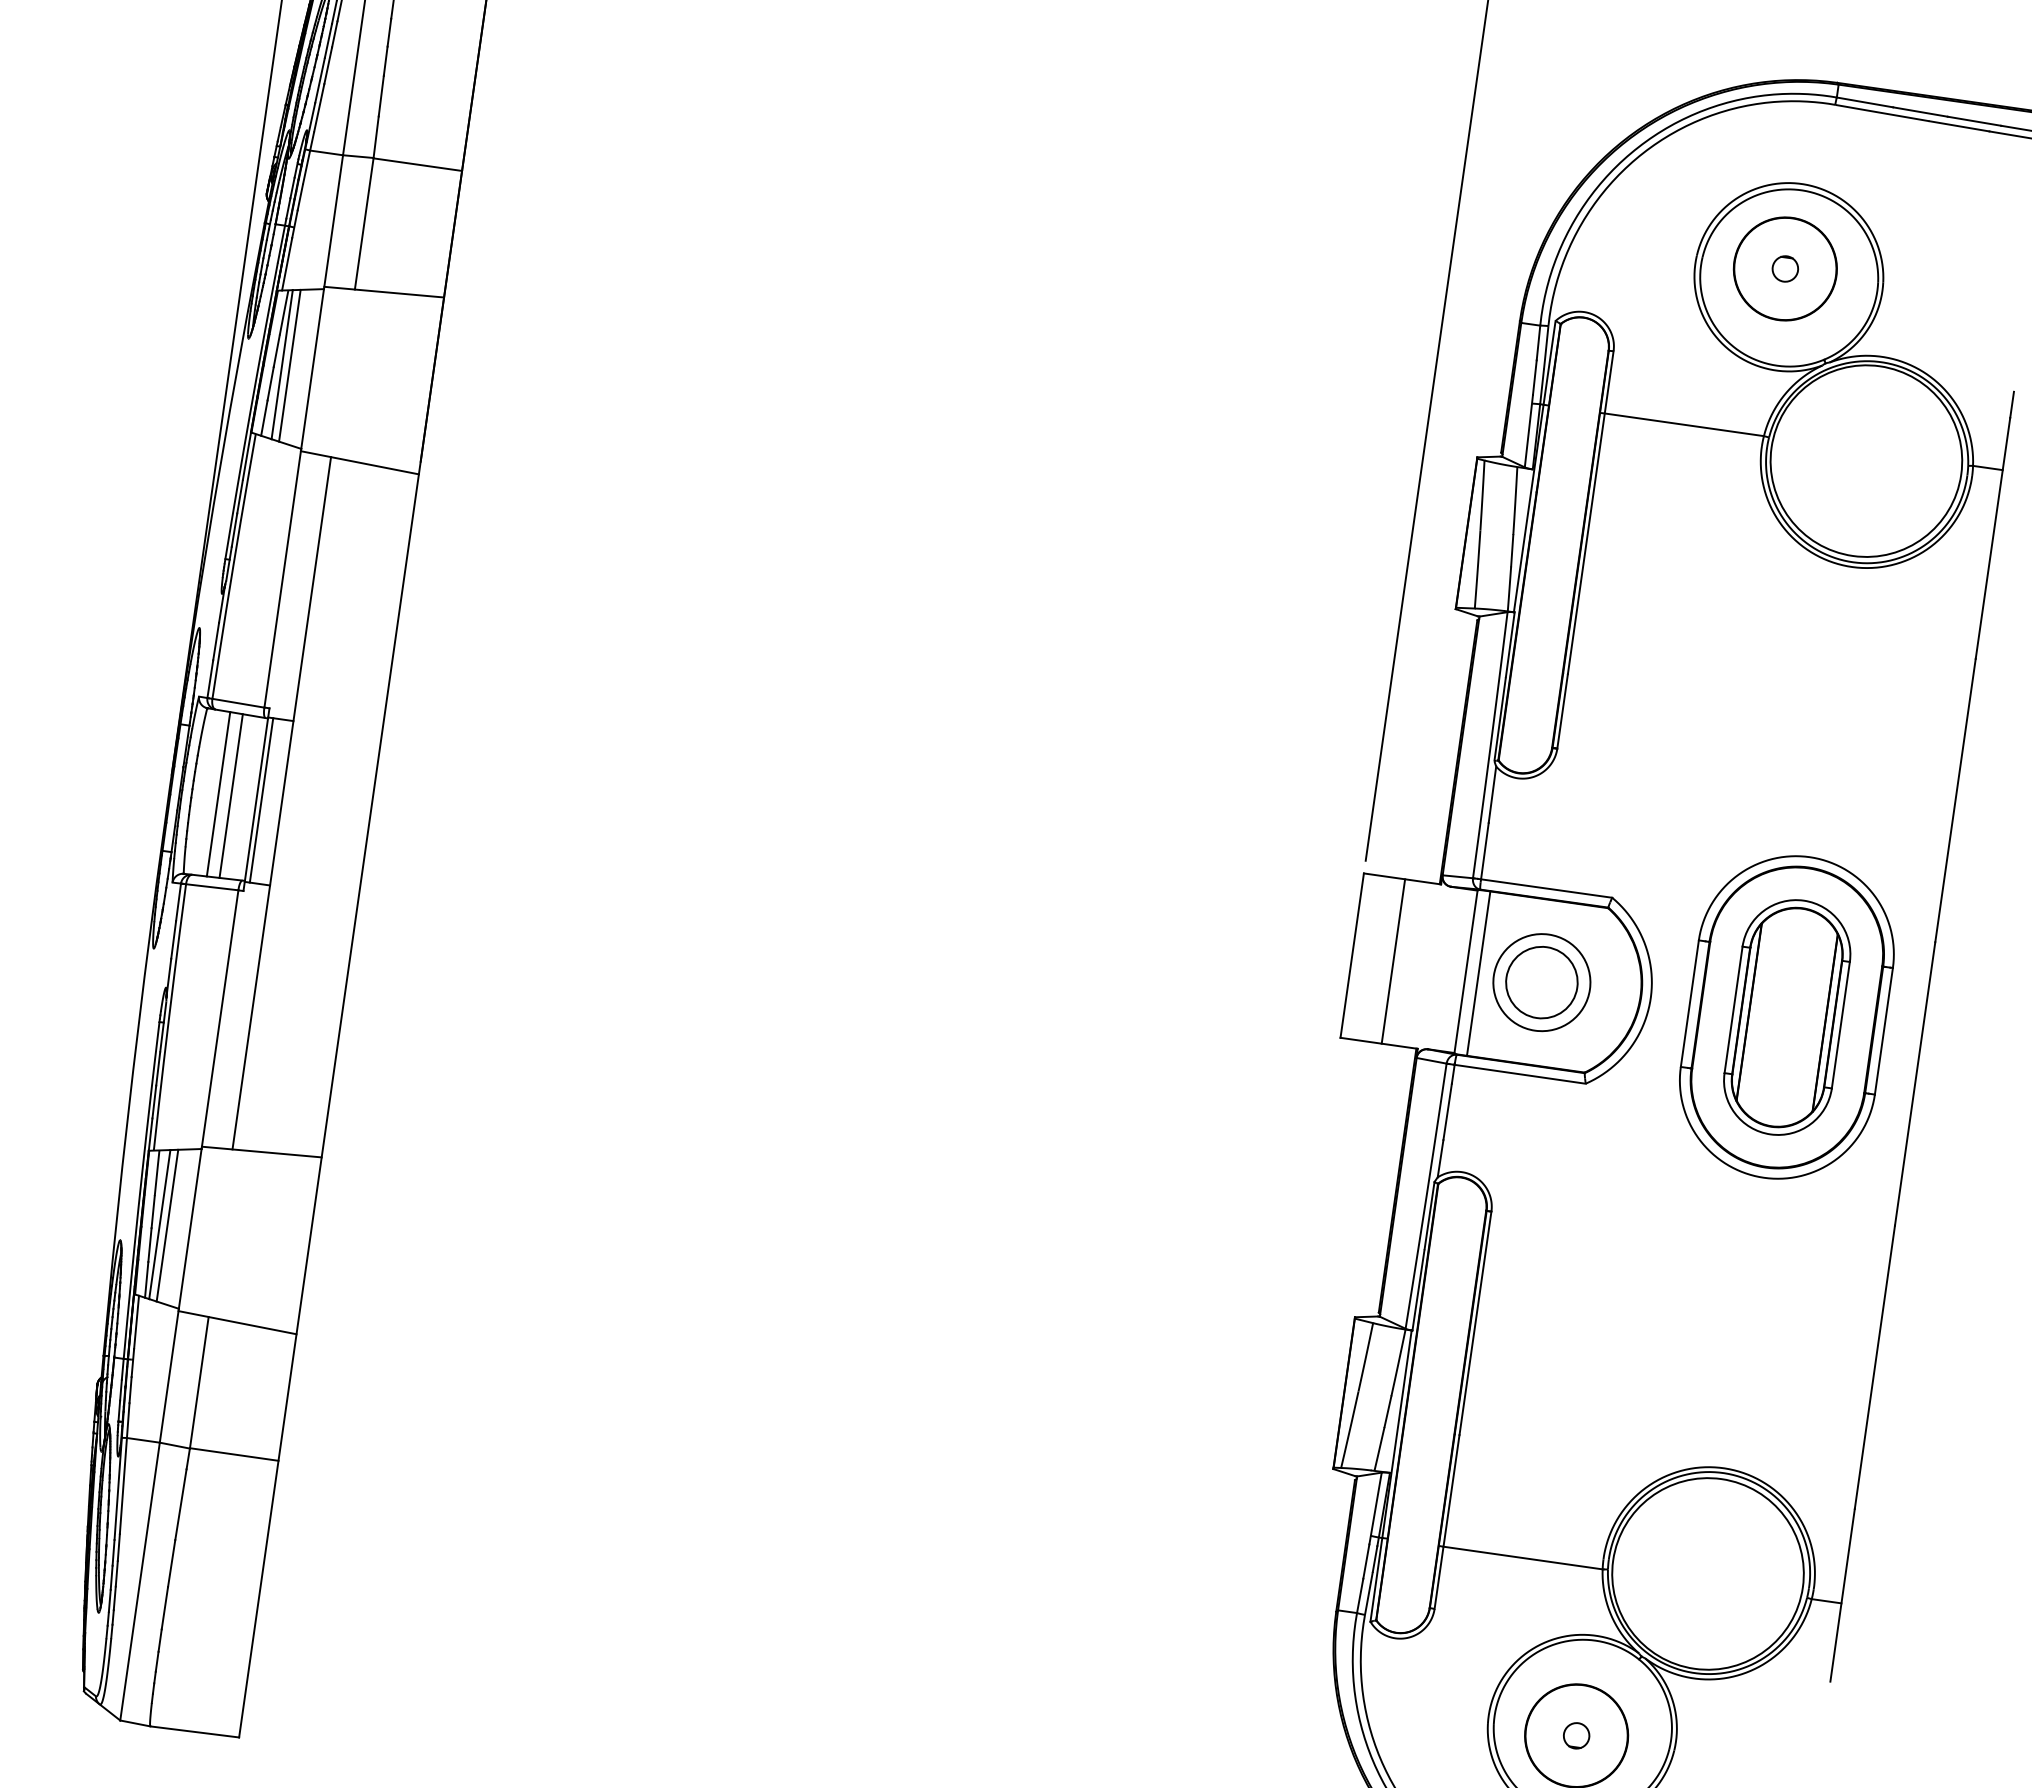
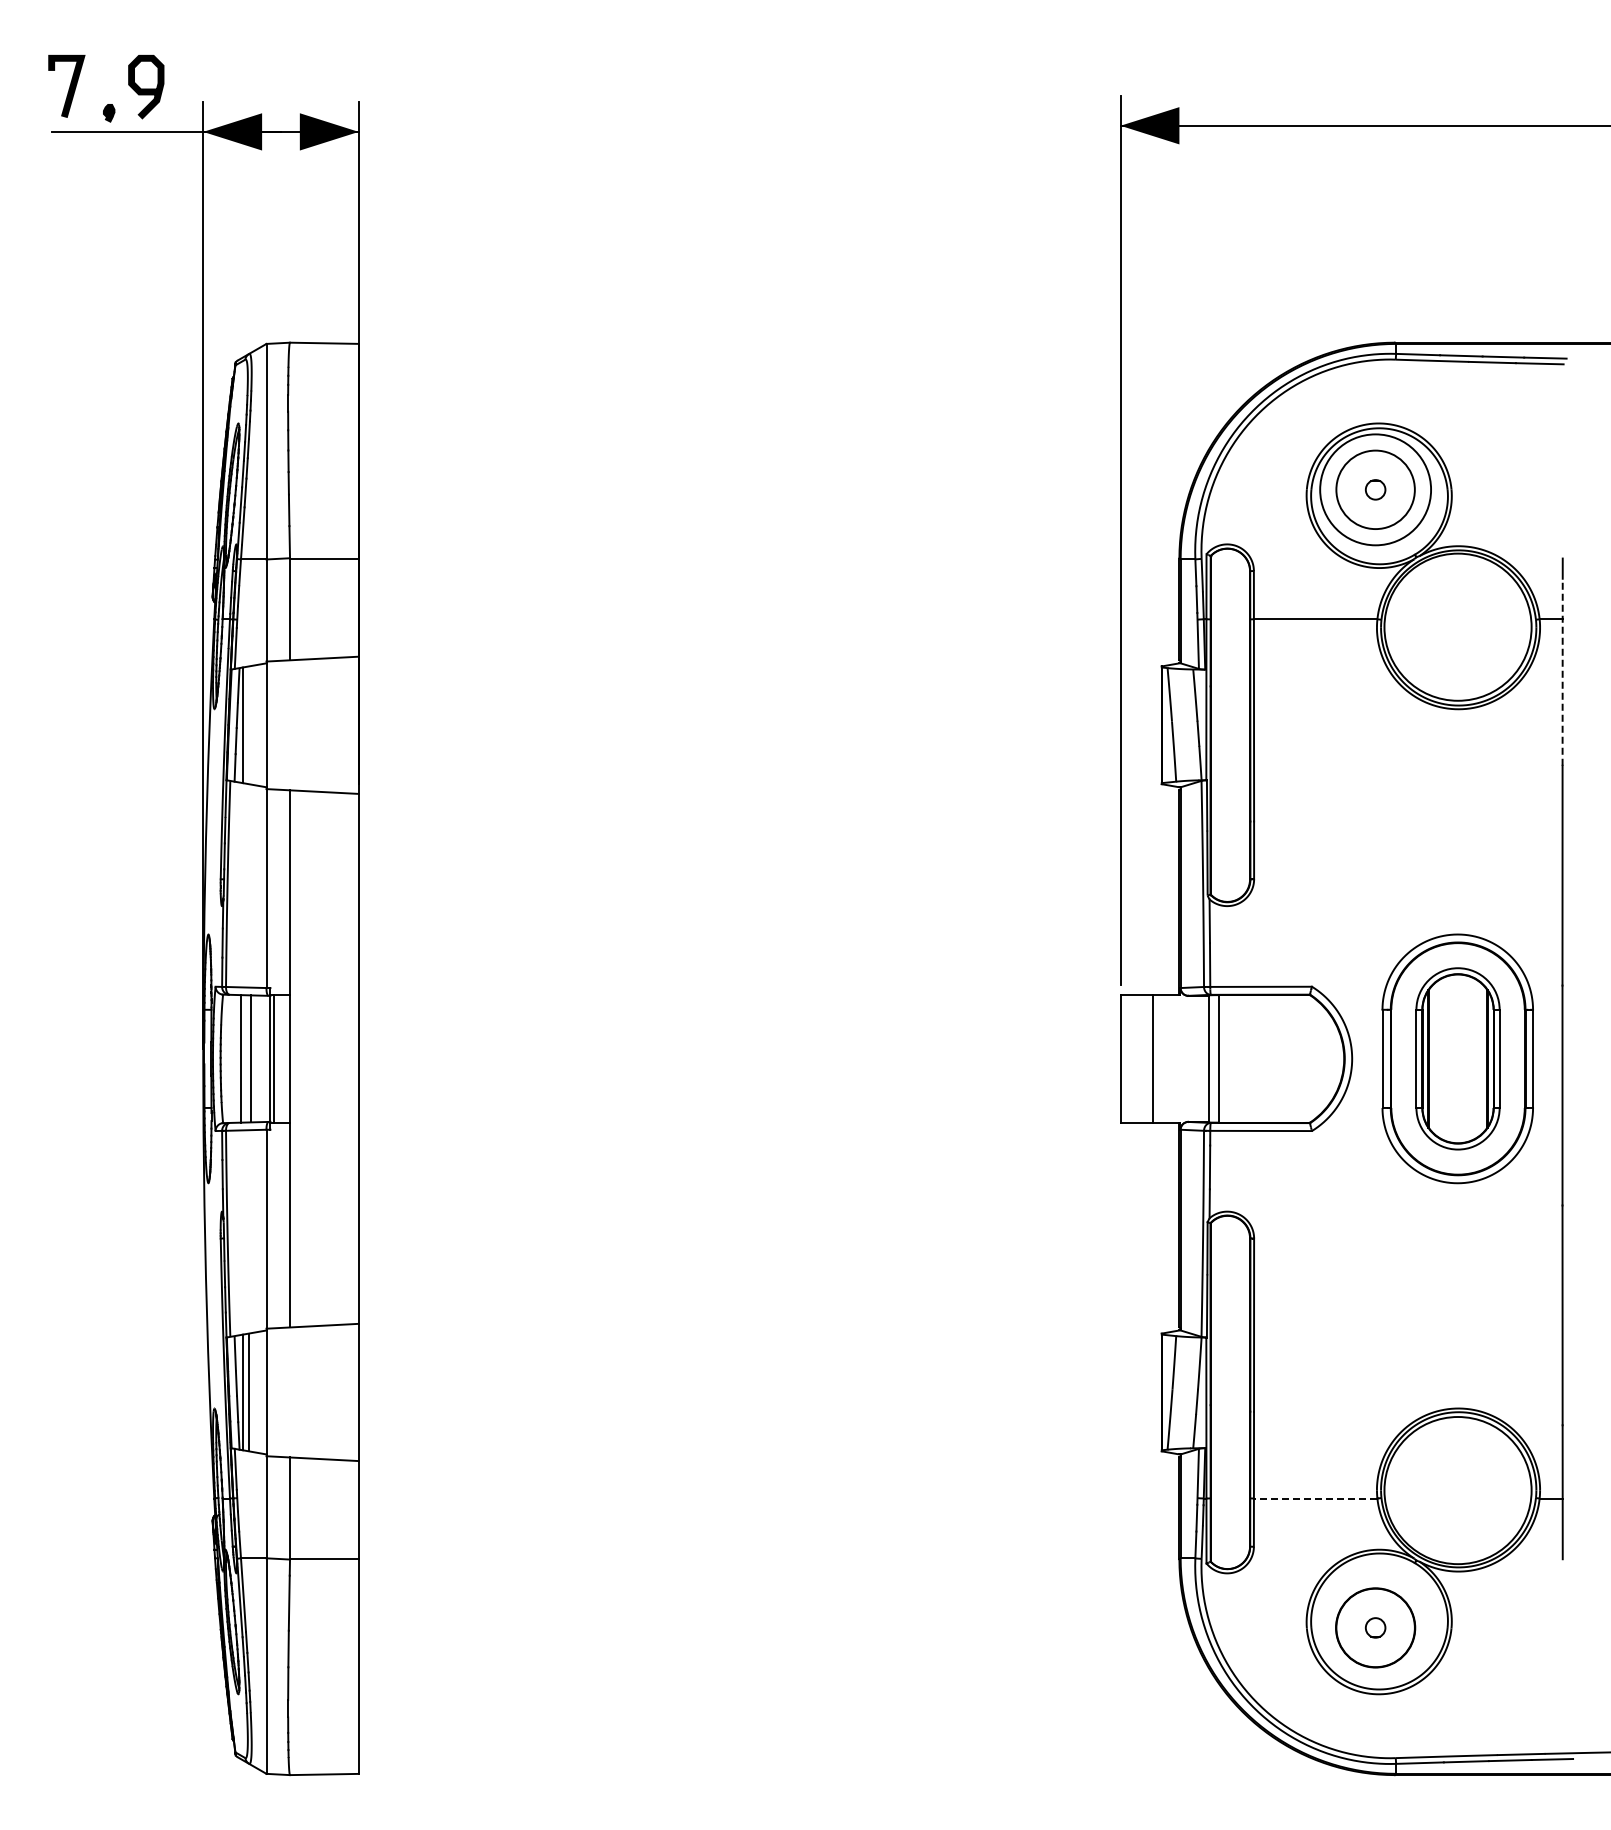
circle: (1785, 268) -> (1375, 489), size x1.4
line: (289, 365) -> (248, 725), removed
line: (1992, 537) -> (1562, 671), solid -> dashed
part: (1541, 982) -> (1267, 1058), removed
line: (1522, 1558) -> (1315, 1498), solid -> dashed

